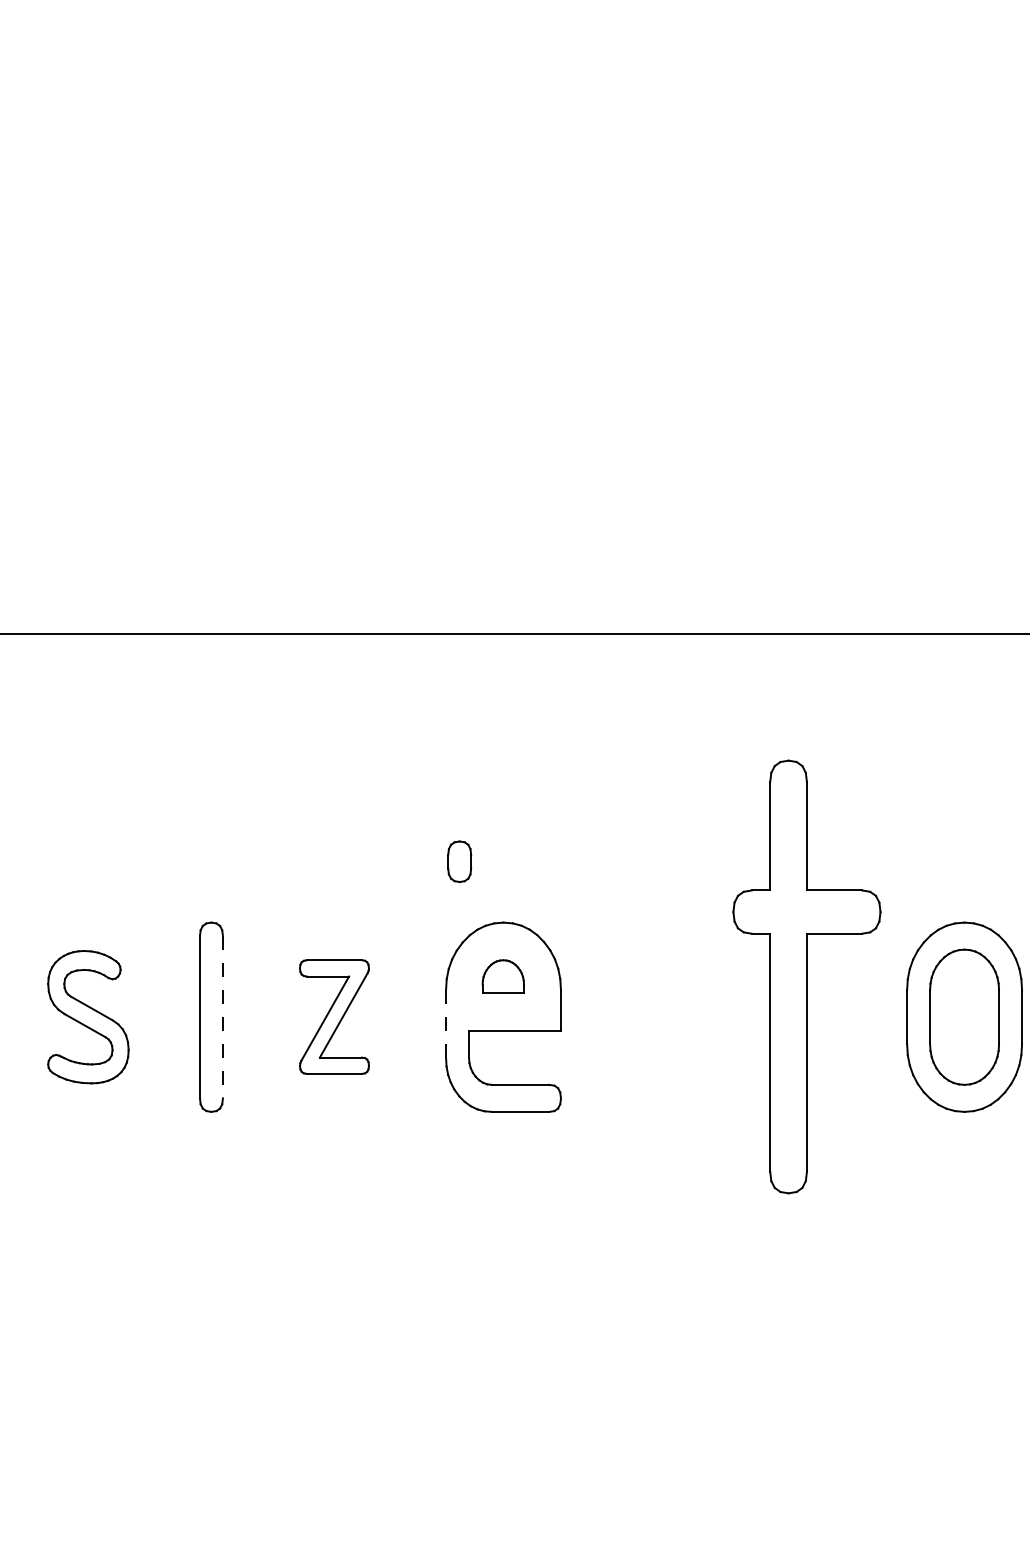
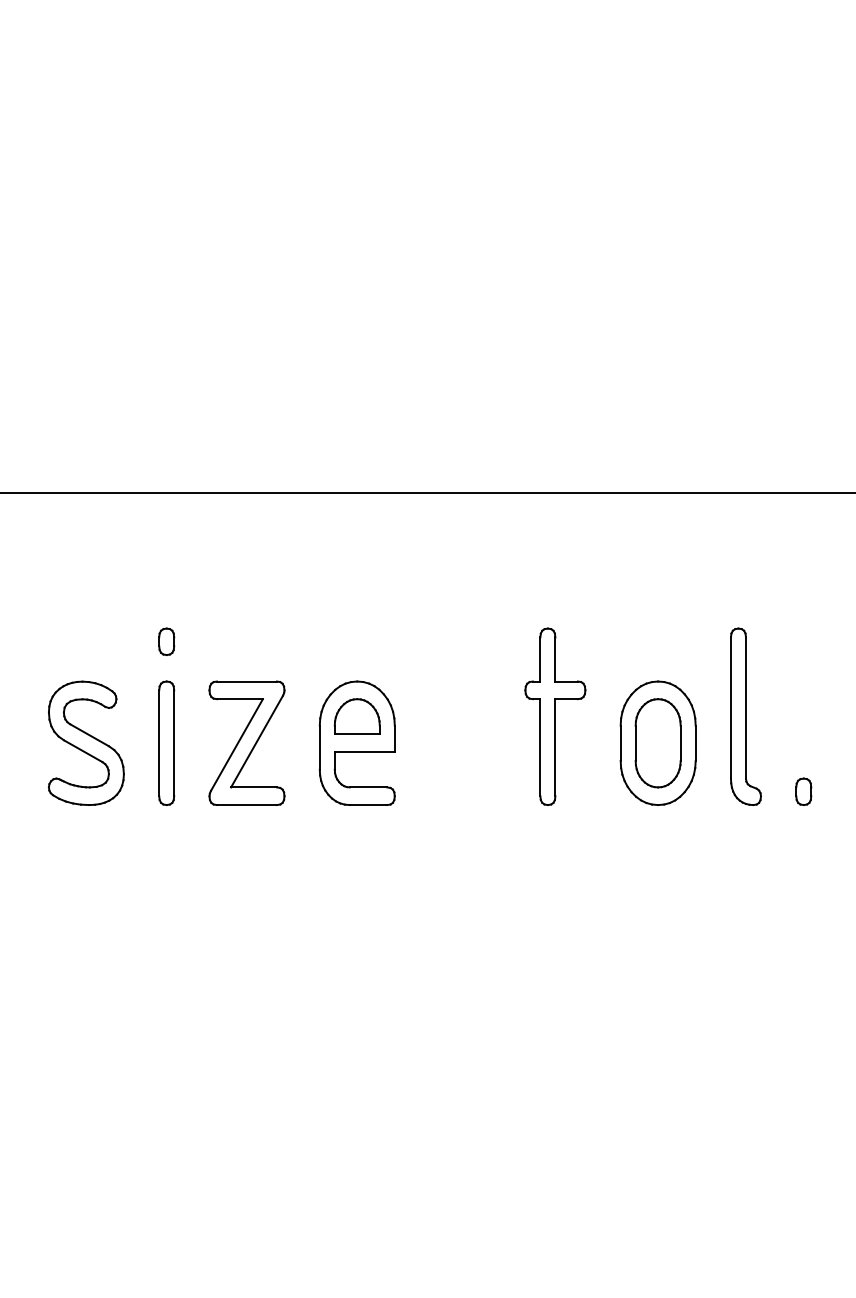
part: (459, 861) -> (166, 641), moved
part: (502, 976) -> (356, 716), size x1.67
part: (807, 976) -> (555, 716), size x0.62
part: (88, 1016) -> (86, 742), size x1.43
part: (333, 1016) -> (246, 742), size x1.67
line: (223, 1017) -> (174, 743), dashed -> solid
line: (445, 1023) -> (319, 747), dashed -> solid

